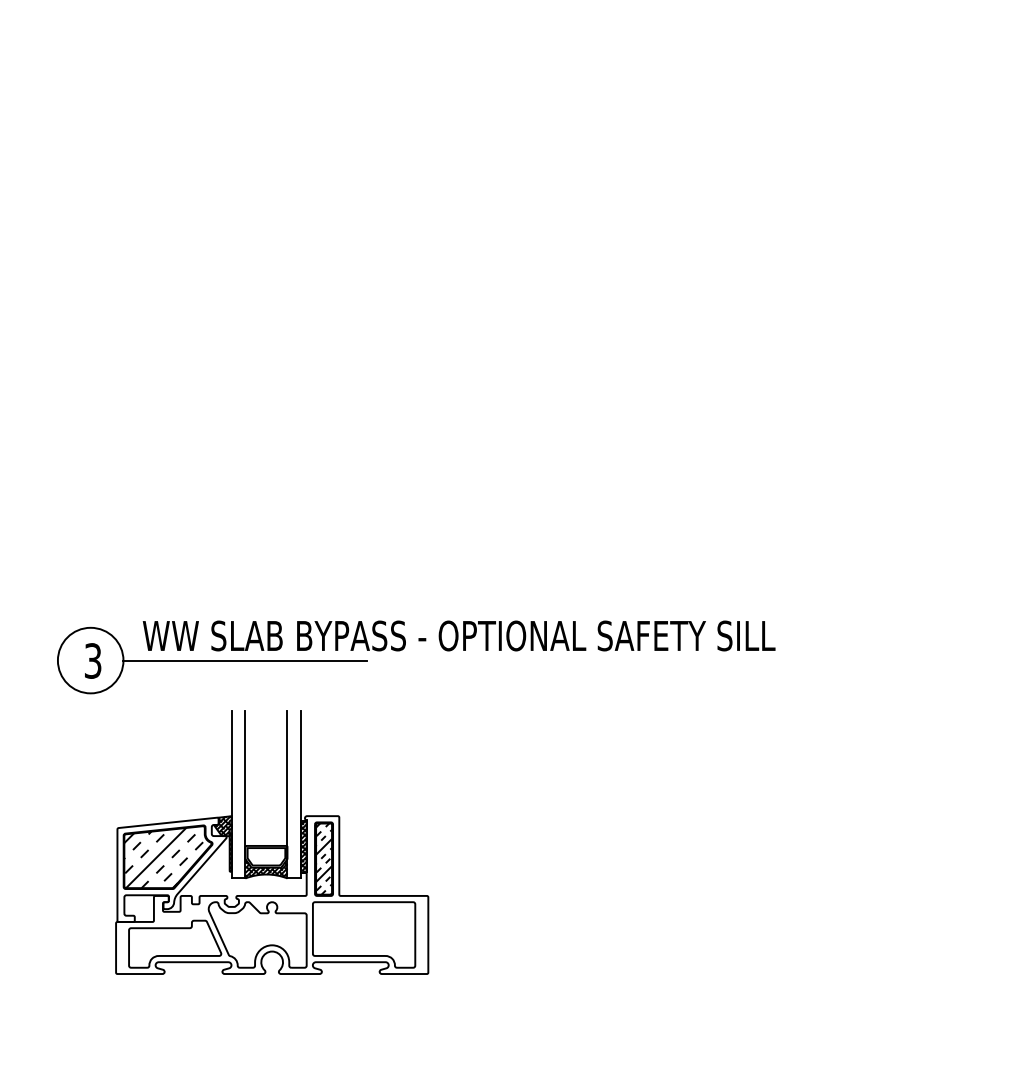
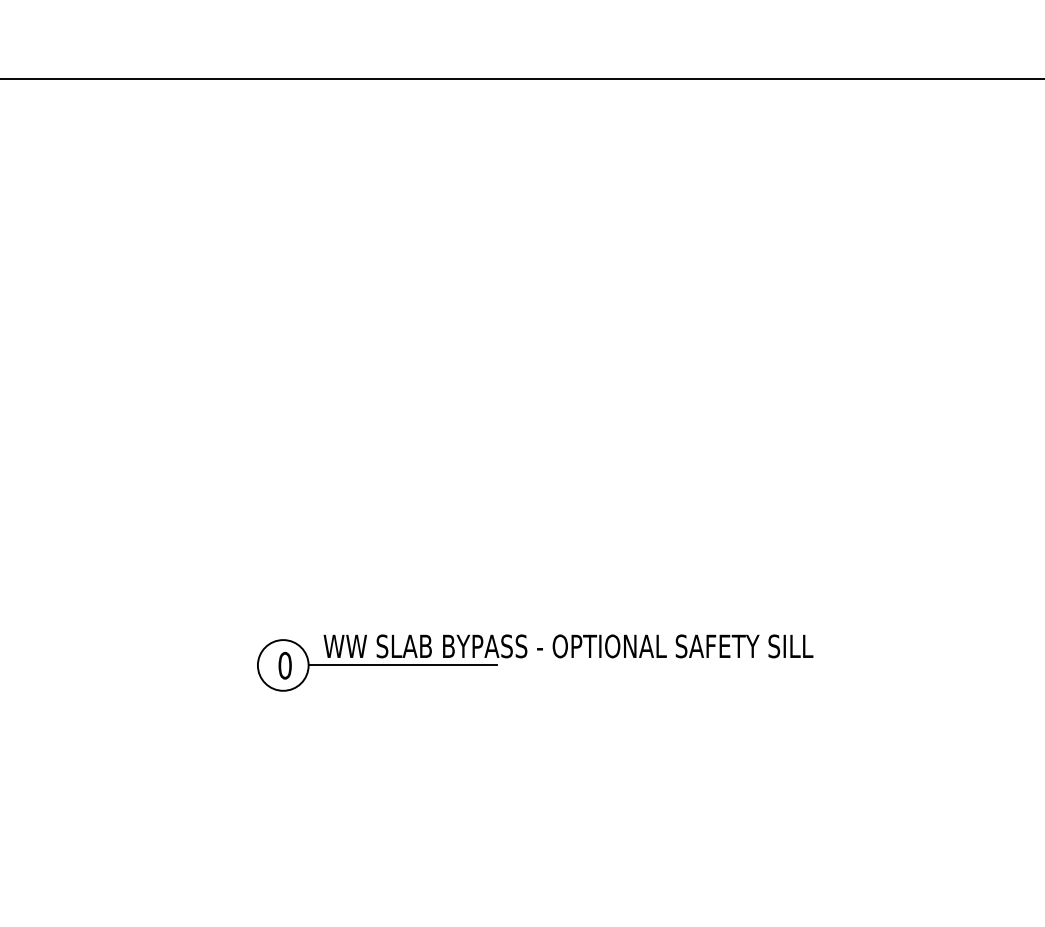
text: (92, 660) -> (284, 665), 3 -> 0
part: (271, 842) -> (423, 806), removed

